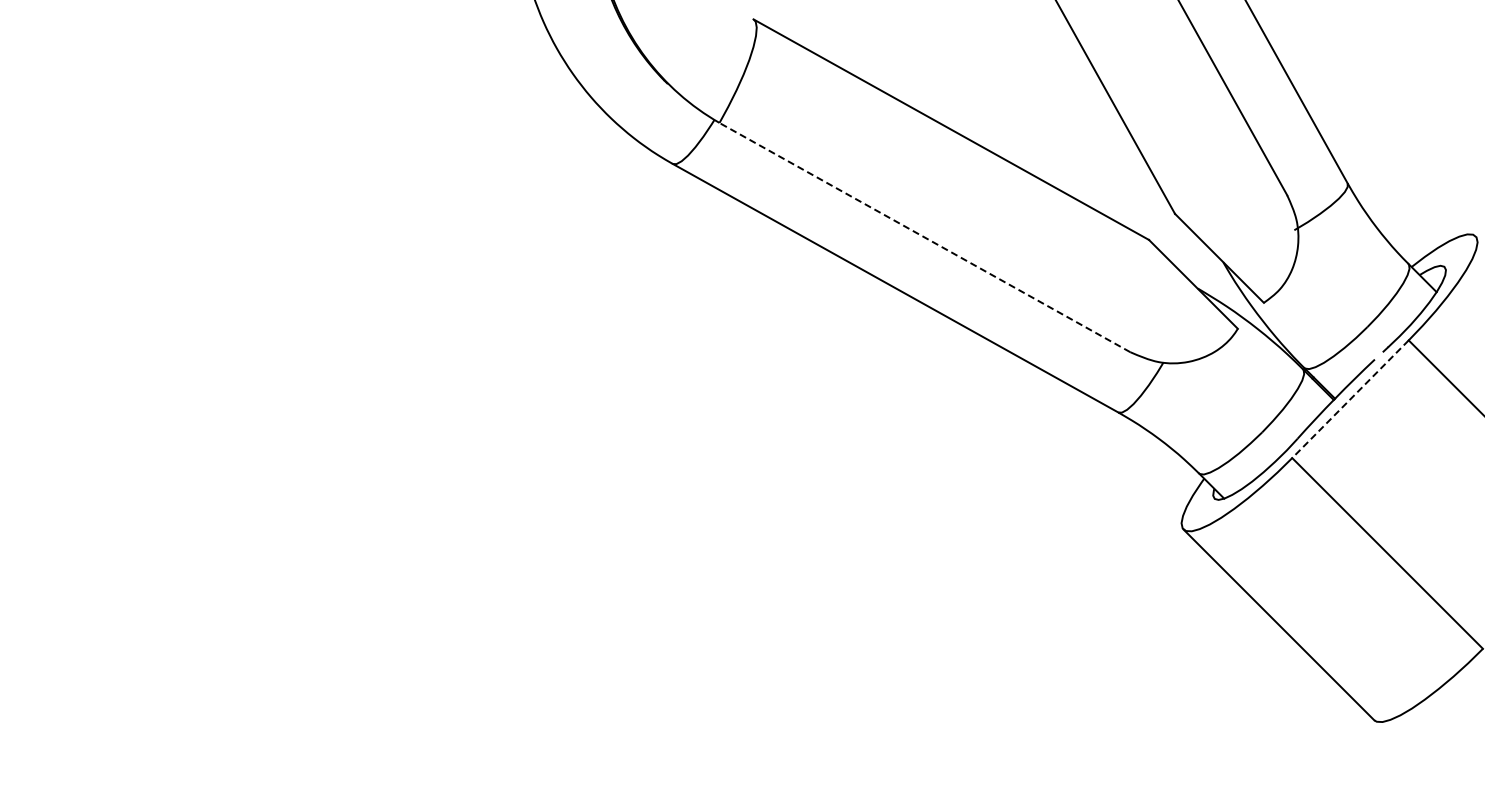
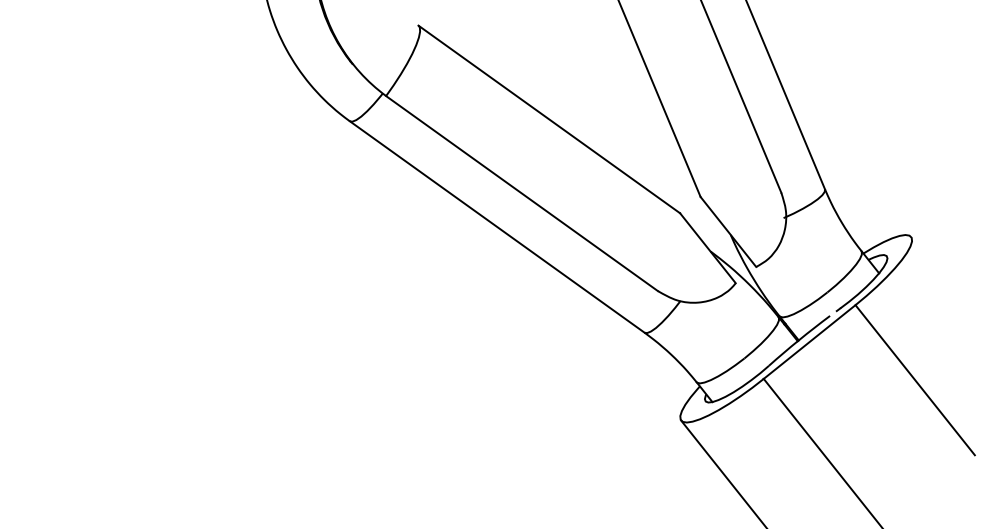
line: (924, 237) -> (521, 193), dashed -> solid
line: (1350, 399) -> (809, 342), dashed -> solid

